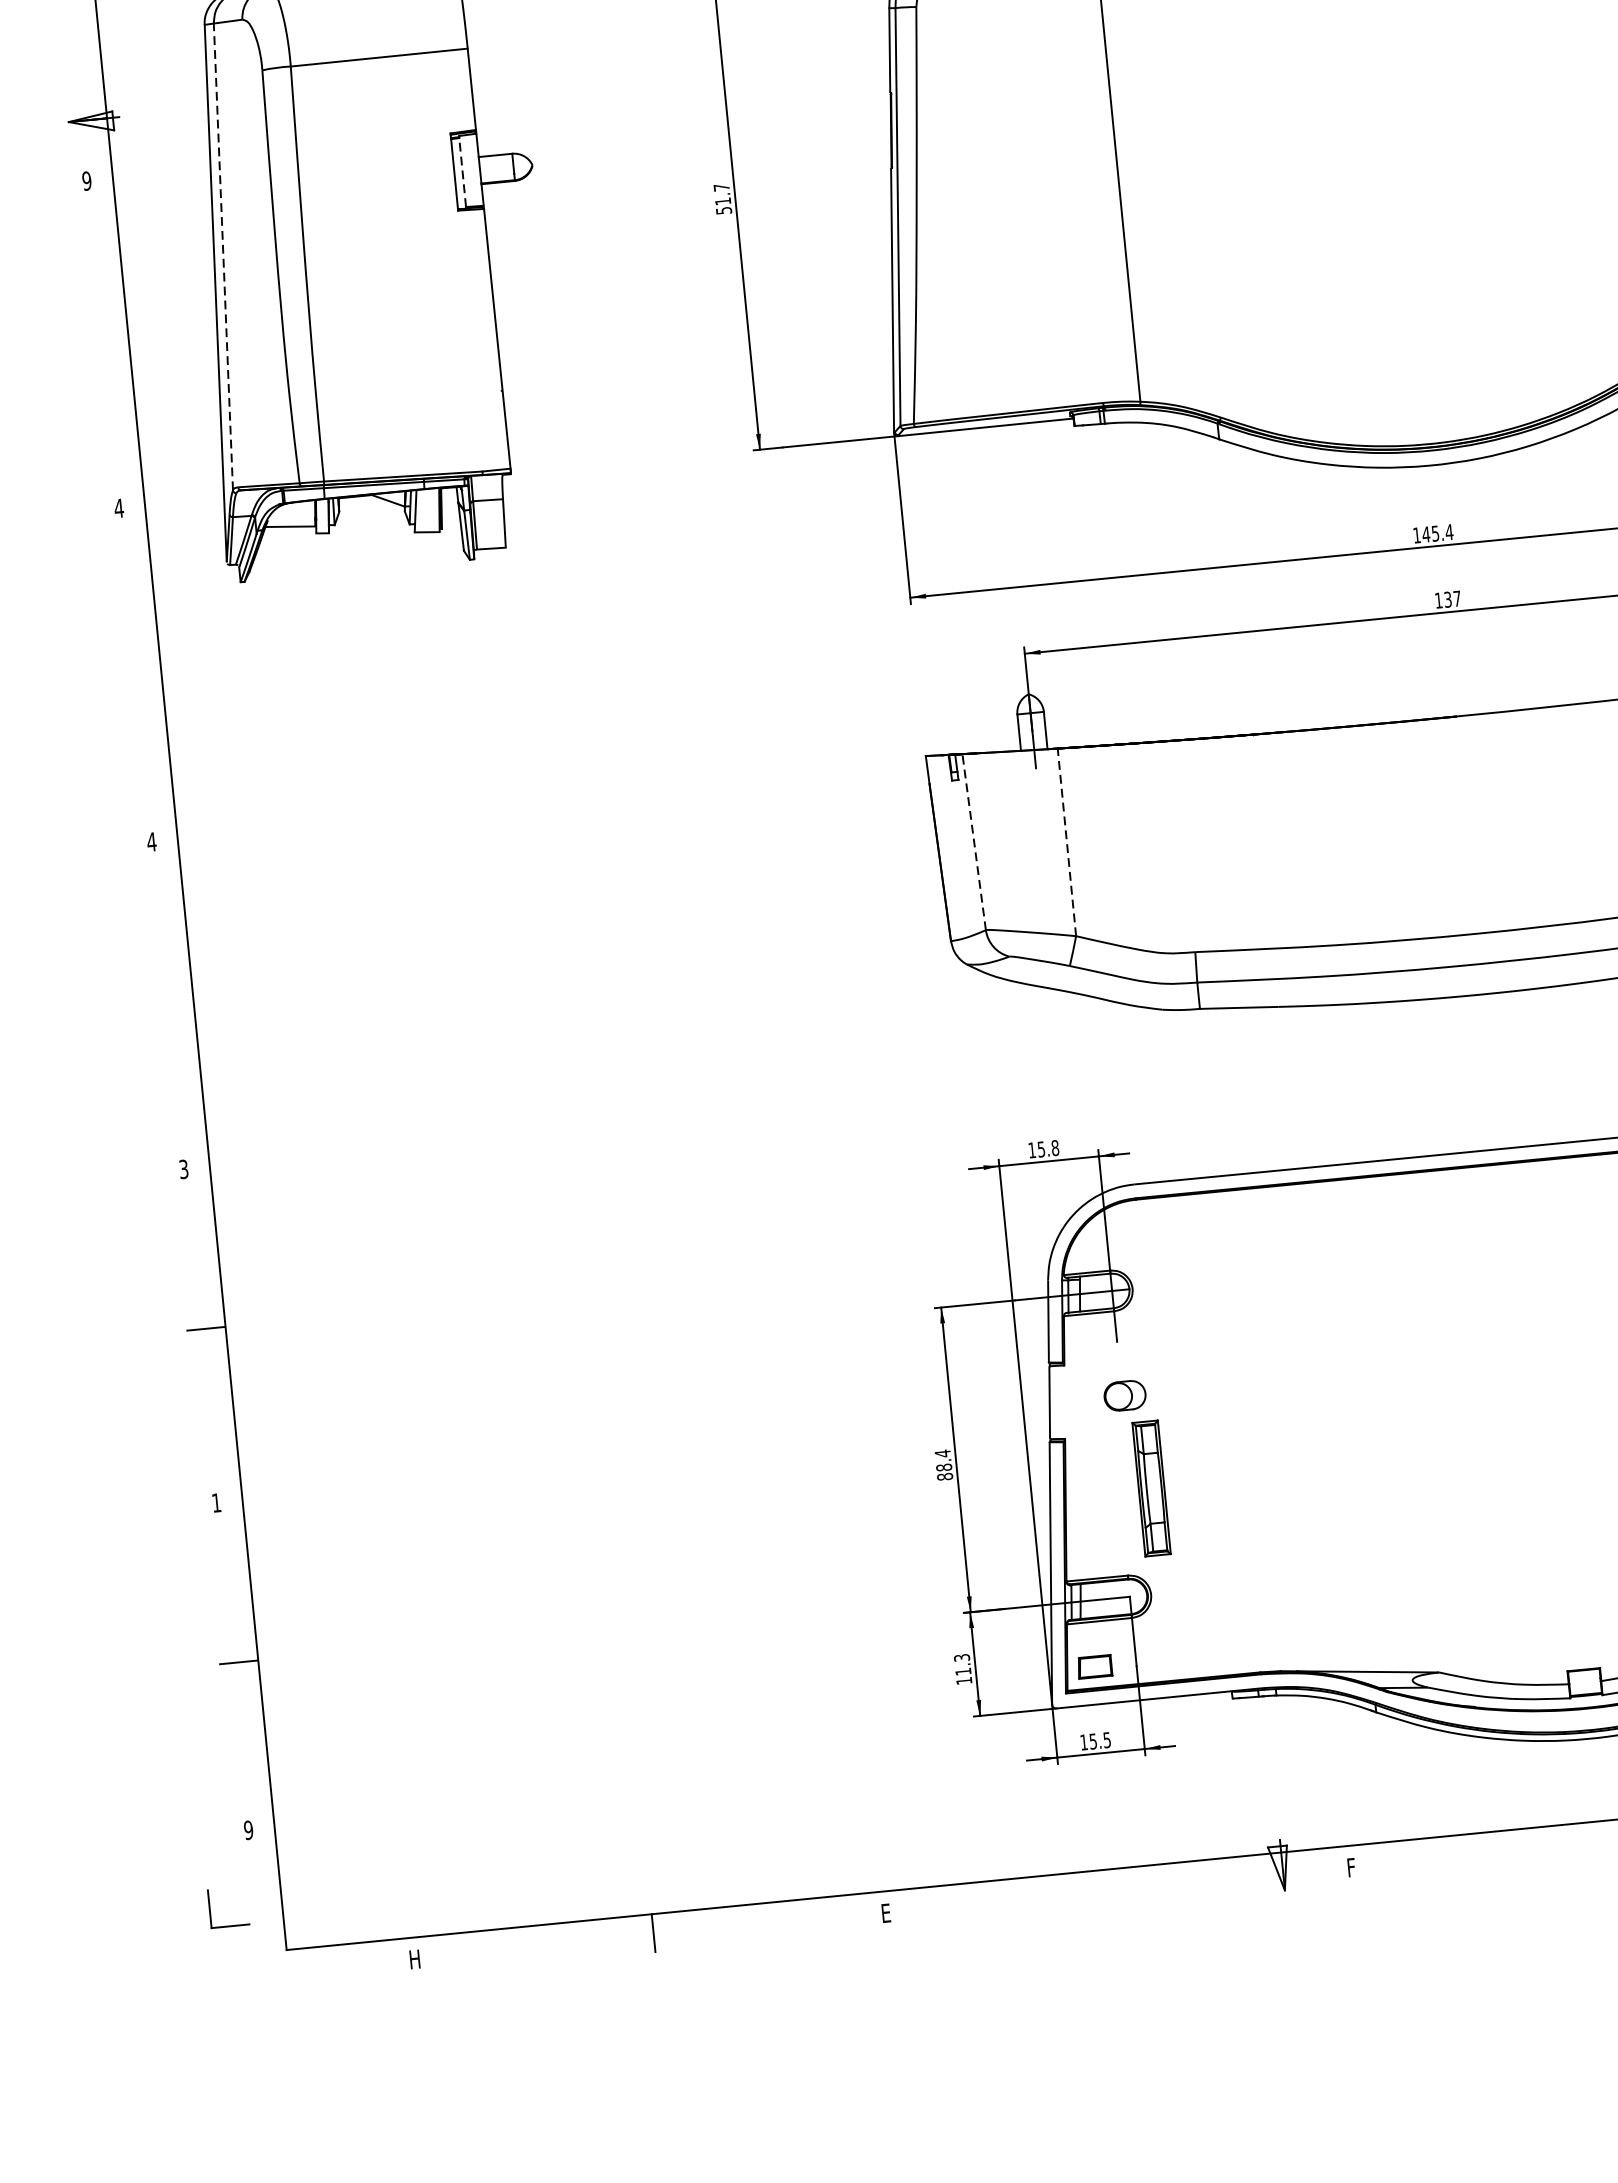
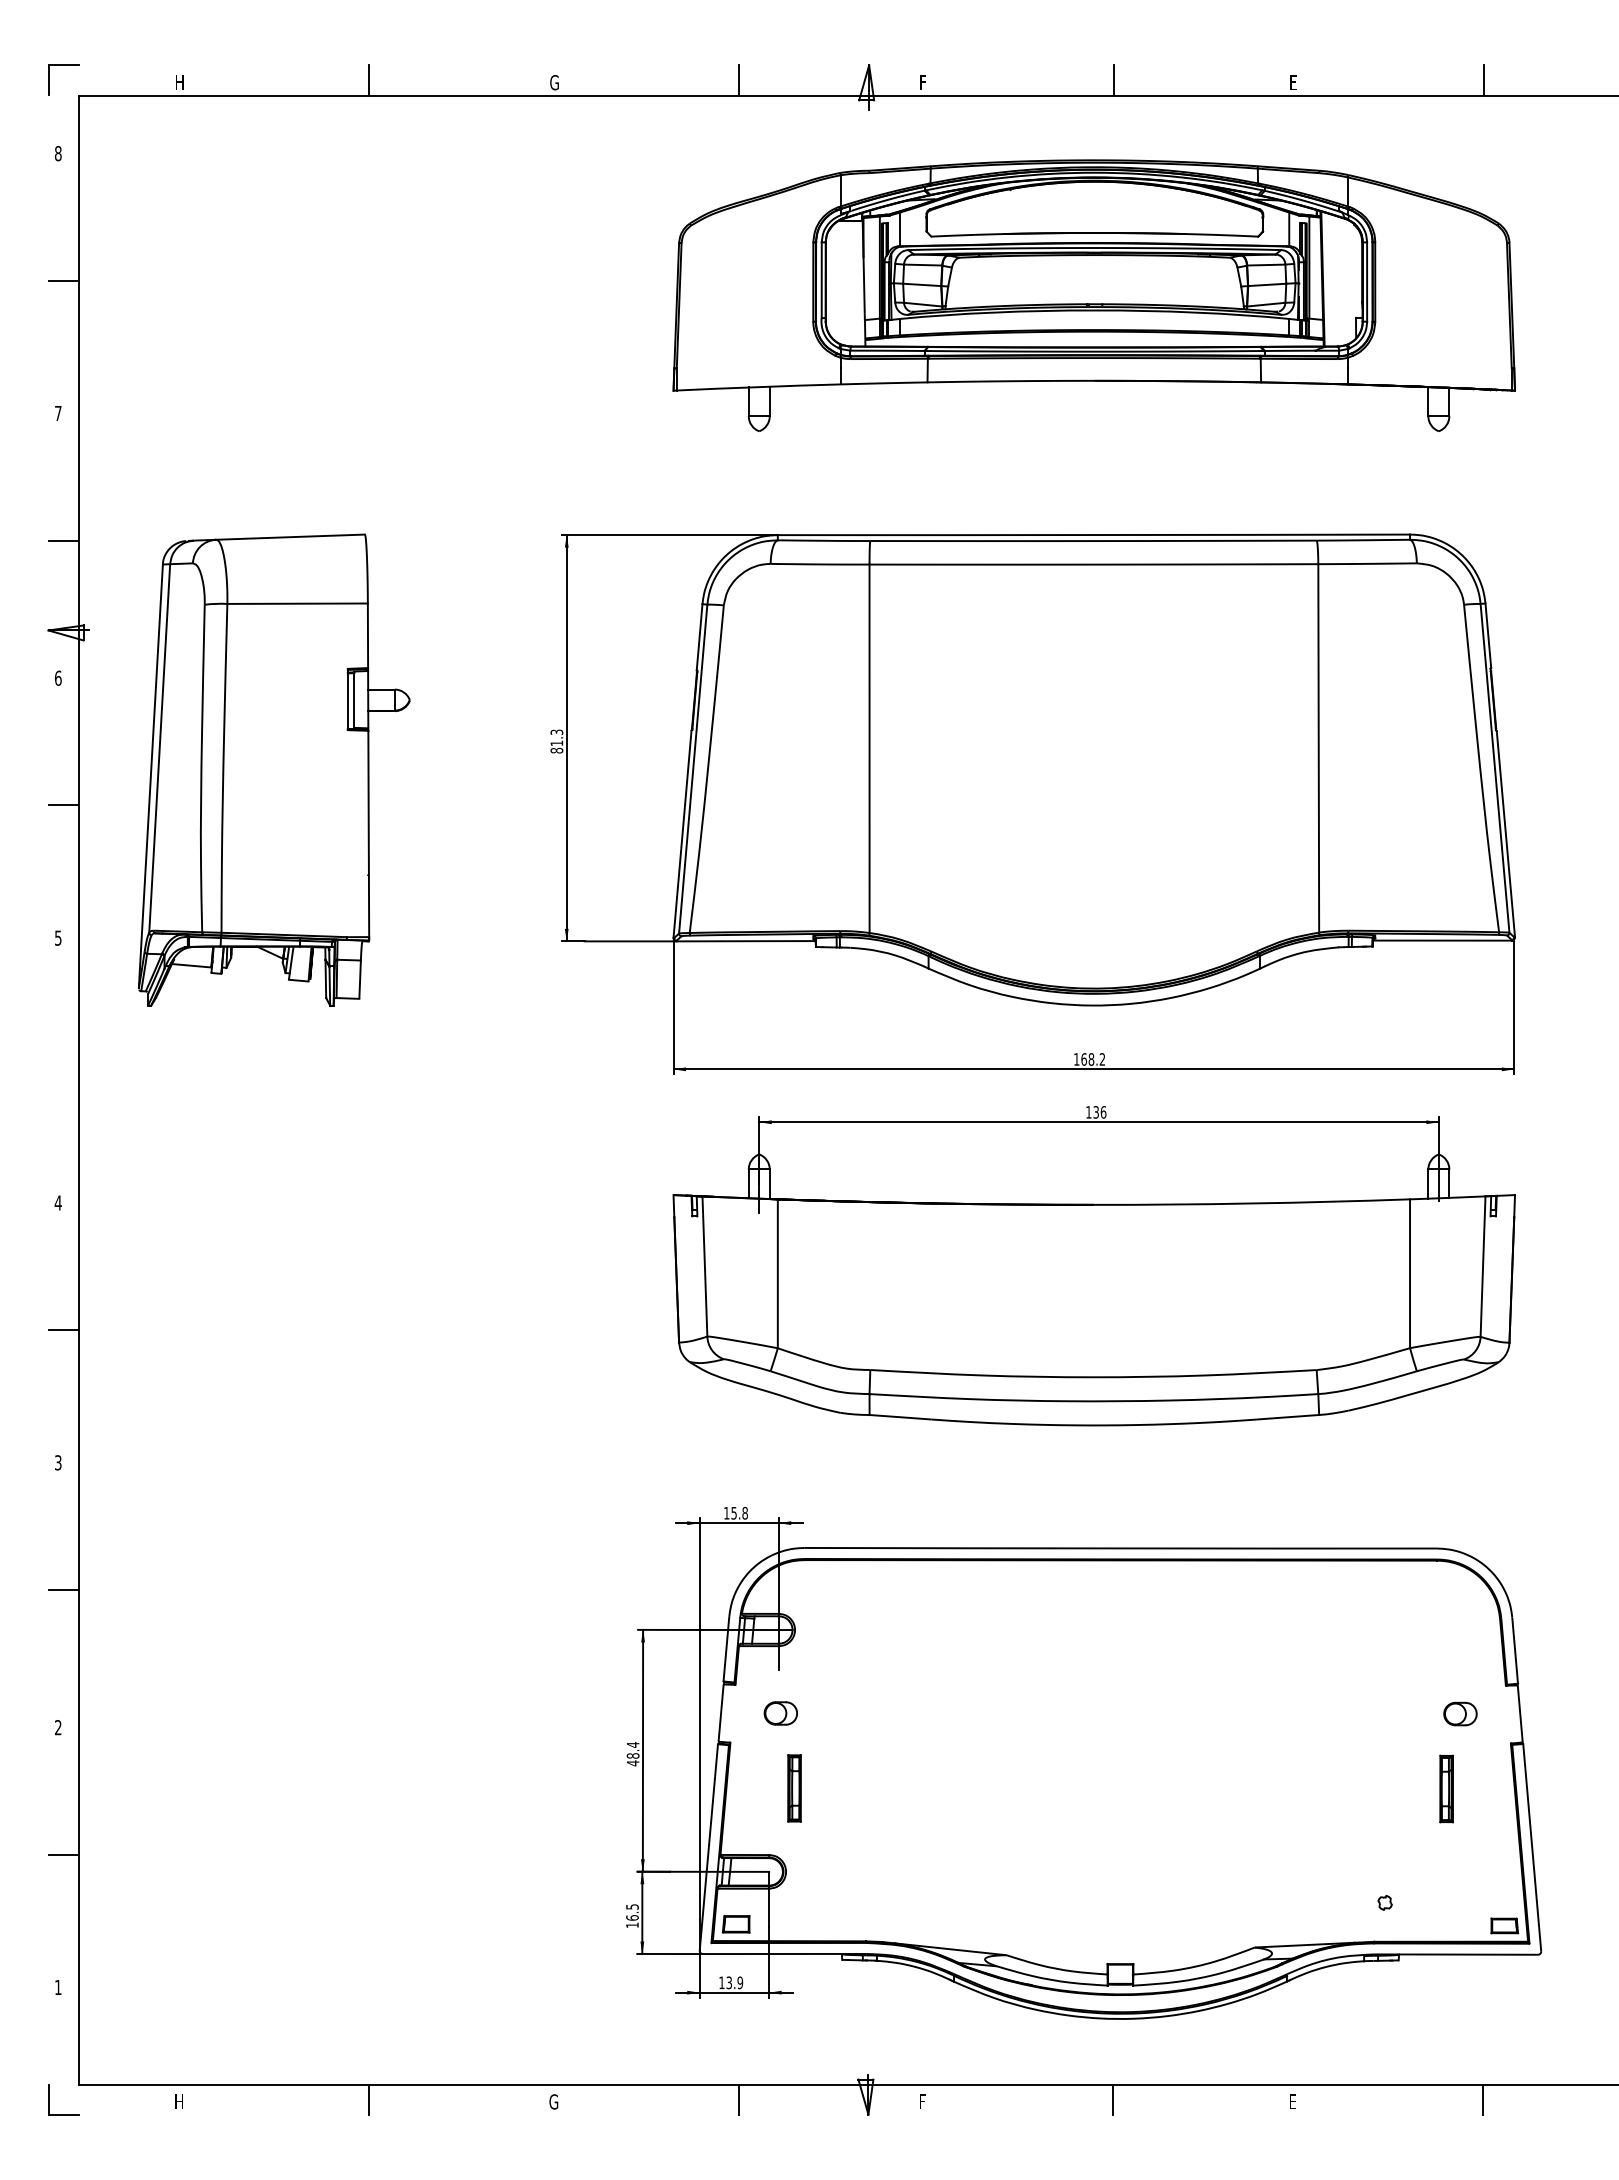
line: (76, 6) -> (63, 540), added
line: (462, 171) -> (354, 699), dashed -> solid
text: (85, 180) -> (57, 677), 9 -> 6
text: (722, 199) -> (556, 741), 51.7 -> 81.3
line: (223, 257) -> (159, 748), dashed -> solid
line: (109, 340) -> (63, 805), added
text: (118, 507) -> (57, 937), 4 -> 5
text: (1438, 533) -> (1093, 1059), 145.4 -> 168.2
text: (1457, 598) -> (1103, 1112), 137 -> 136
line: (973, 842) -> (704, 1266), dashed -> solid
line: (1066, 842) -> (777, 1273), dashed -> solid
line: (174, 1002) -> (63, 1330), added
text: (944, 1477) -> (632, 1763), 88.4 -> 48.4
part: (1151, 1488) -> (794, 1788), size x0.62
text: (216, 1502) -> (58, 1727), 1 -> 2
text: (962, 1664) -> (632, 1912), 11.3 -> 16.5
text: (1099, 1740) -> (734, 1982), 15.5 -> 13.9
text: (247, 1830) -> (57, 1987), 9 -> 1
line: (1591, 1841) -> (1113, 2099), added
line: (1119, 1887) -> (738, 2099), added
part: (210, 1908) -> (49, 2099), moved
text: (886, 1912) -> (553, 2101), E -> G

